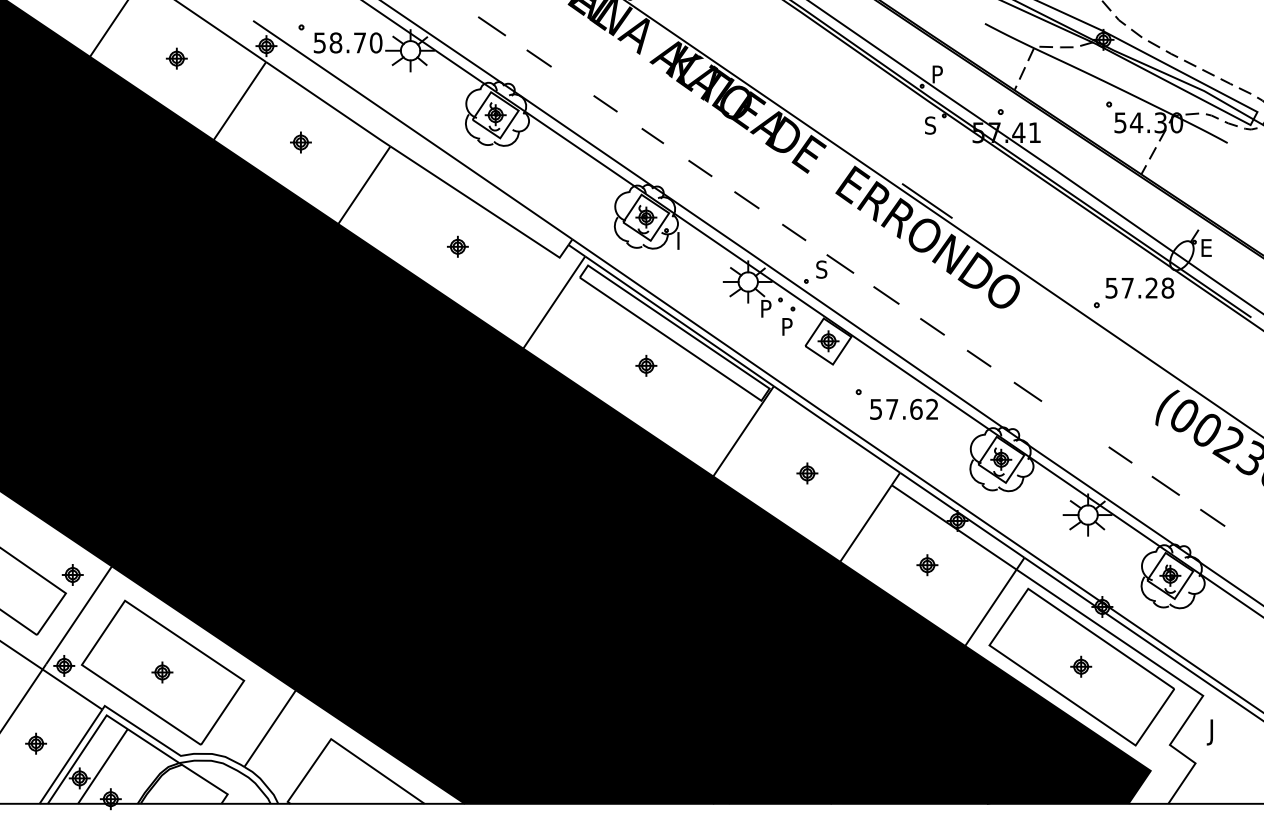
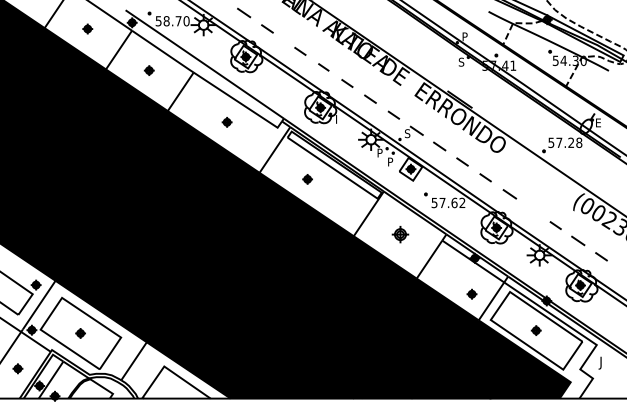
part: (646, 366) -> (307, 179), moved
part: (807, 472) -> (400, 234), size x1.6
part: (926, 563) -> (471, 293), moved

